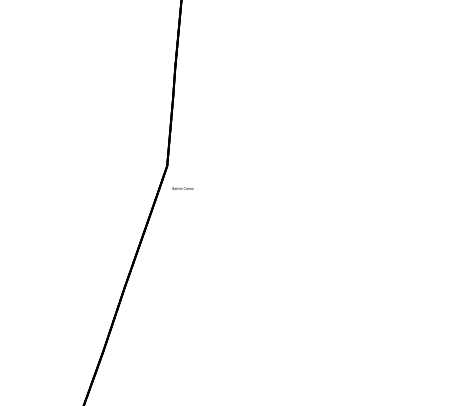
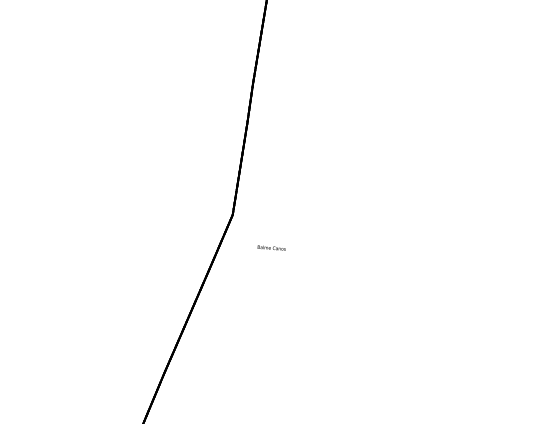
text: (182, 188) -> (271, 247), moved

